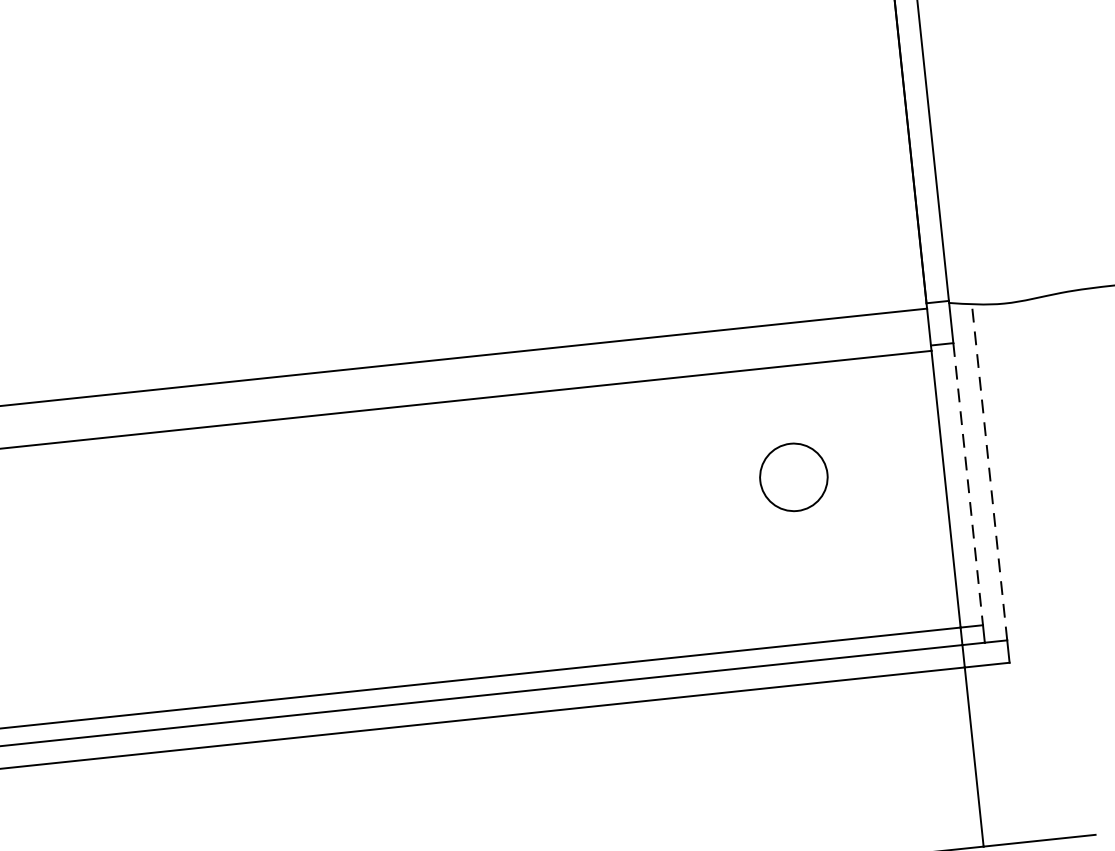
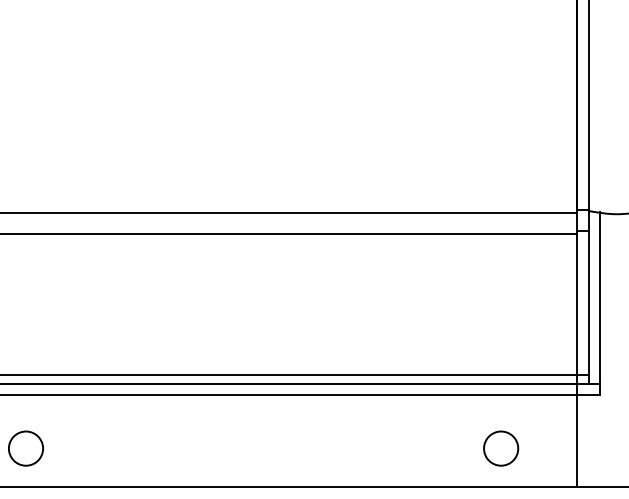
line: (988, 472) -> (599, 298), dashed -> solid
circle: (794, 477) -> (501, 448), moved
line: (968, 484) -> (588, 303), dashed -> solid

